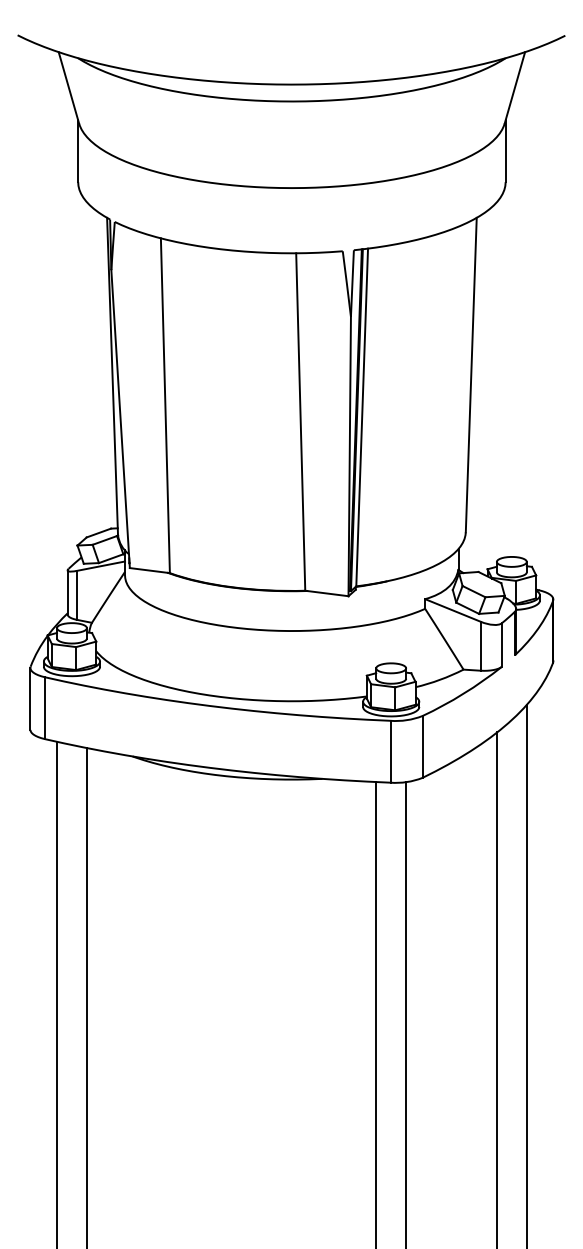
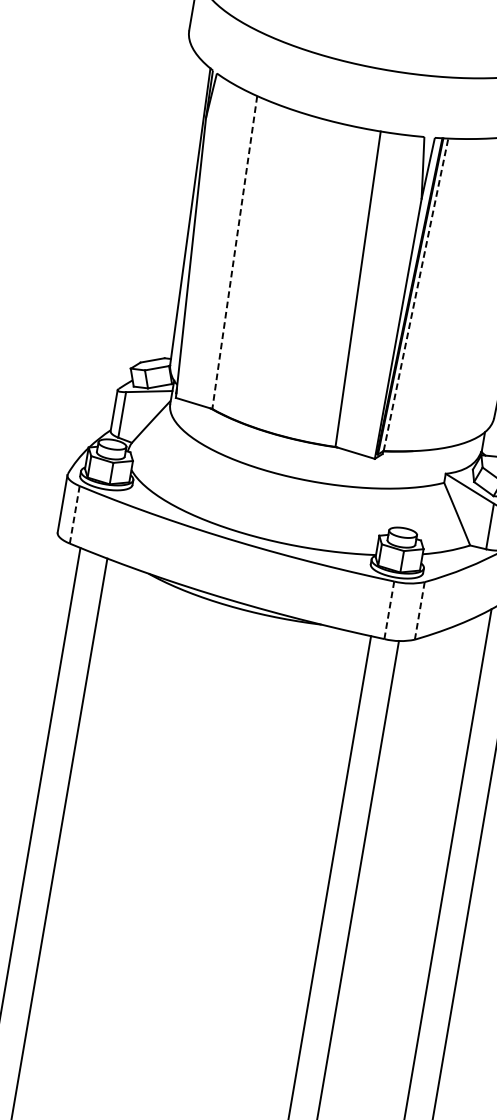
line: (165, 406) -> (234, 253), solid -> dashed
line: (362, 417) -> (416, 294), solid -> dashed
line: (45, 708) -> (75, 515), solid -> dashed
line: (422, 746) -> (419, 610), solid -> dashed
line: (390, 751) -> (389, 610), solid -> dashed

